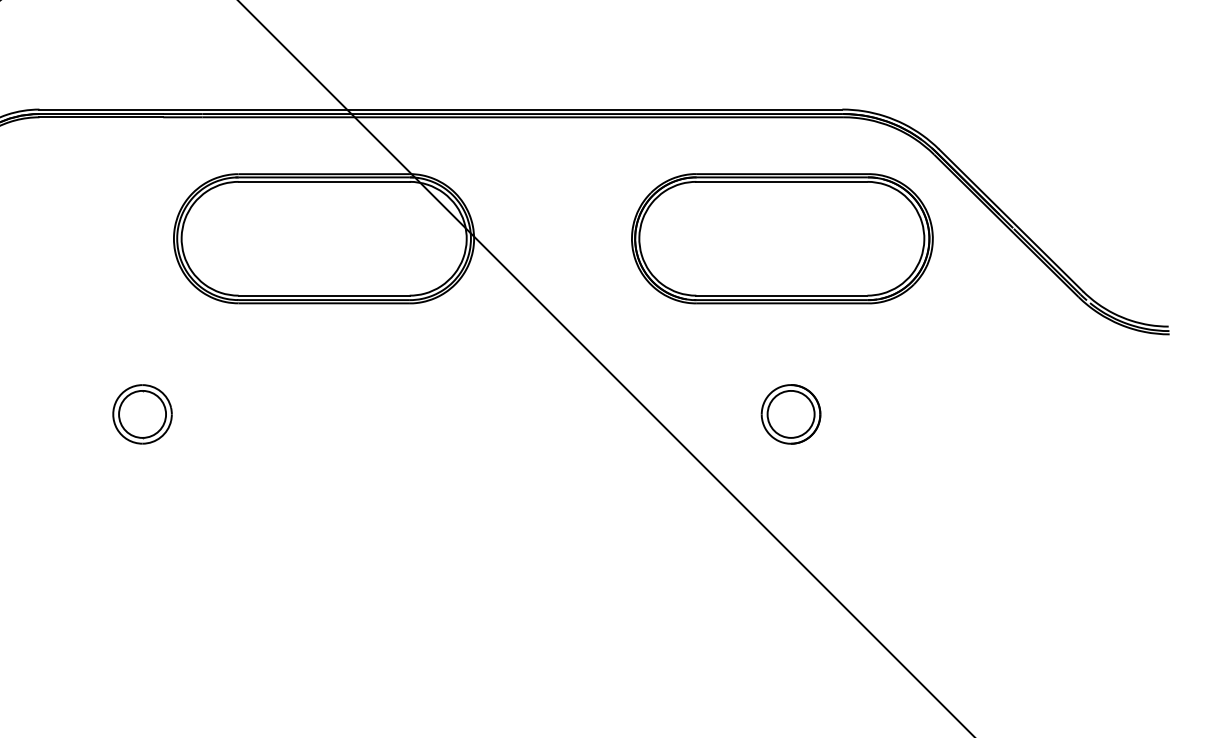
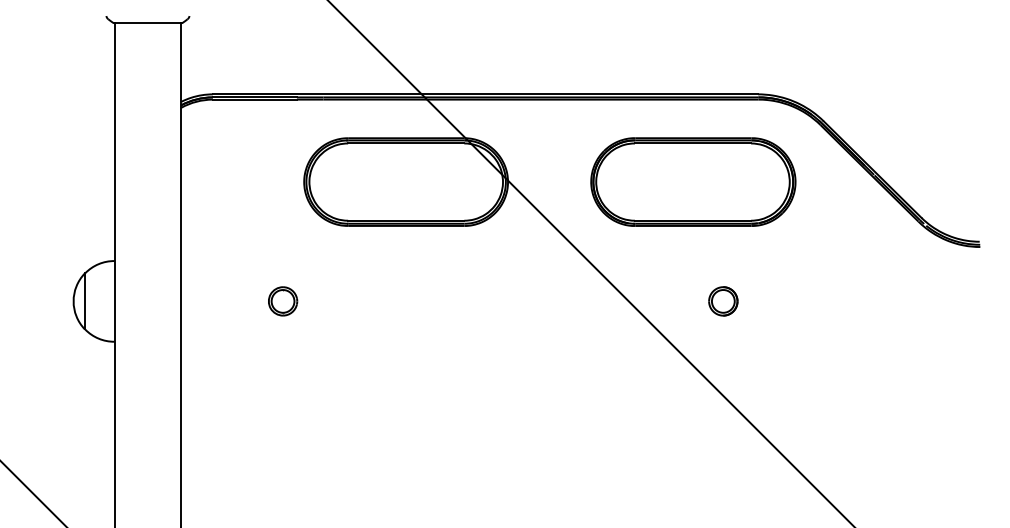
part: (782, 237) -> (693, 181), moved
part: (143, 414) -> (283, 301), size x0.71
part: (791, 414) -> (723, 301), size x0.71

